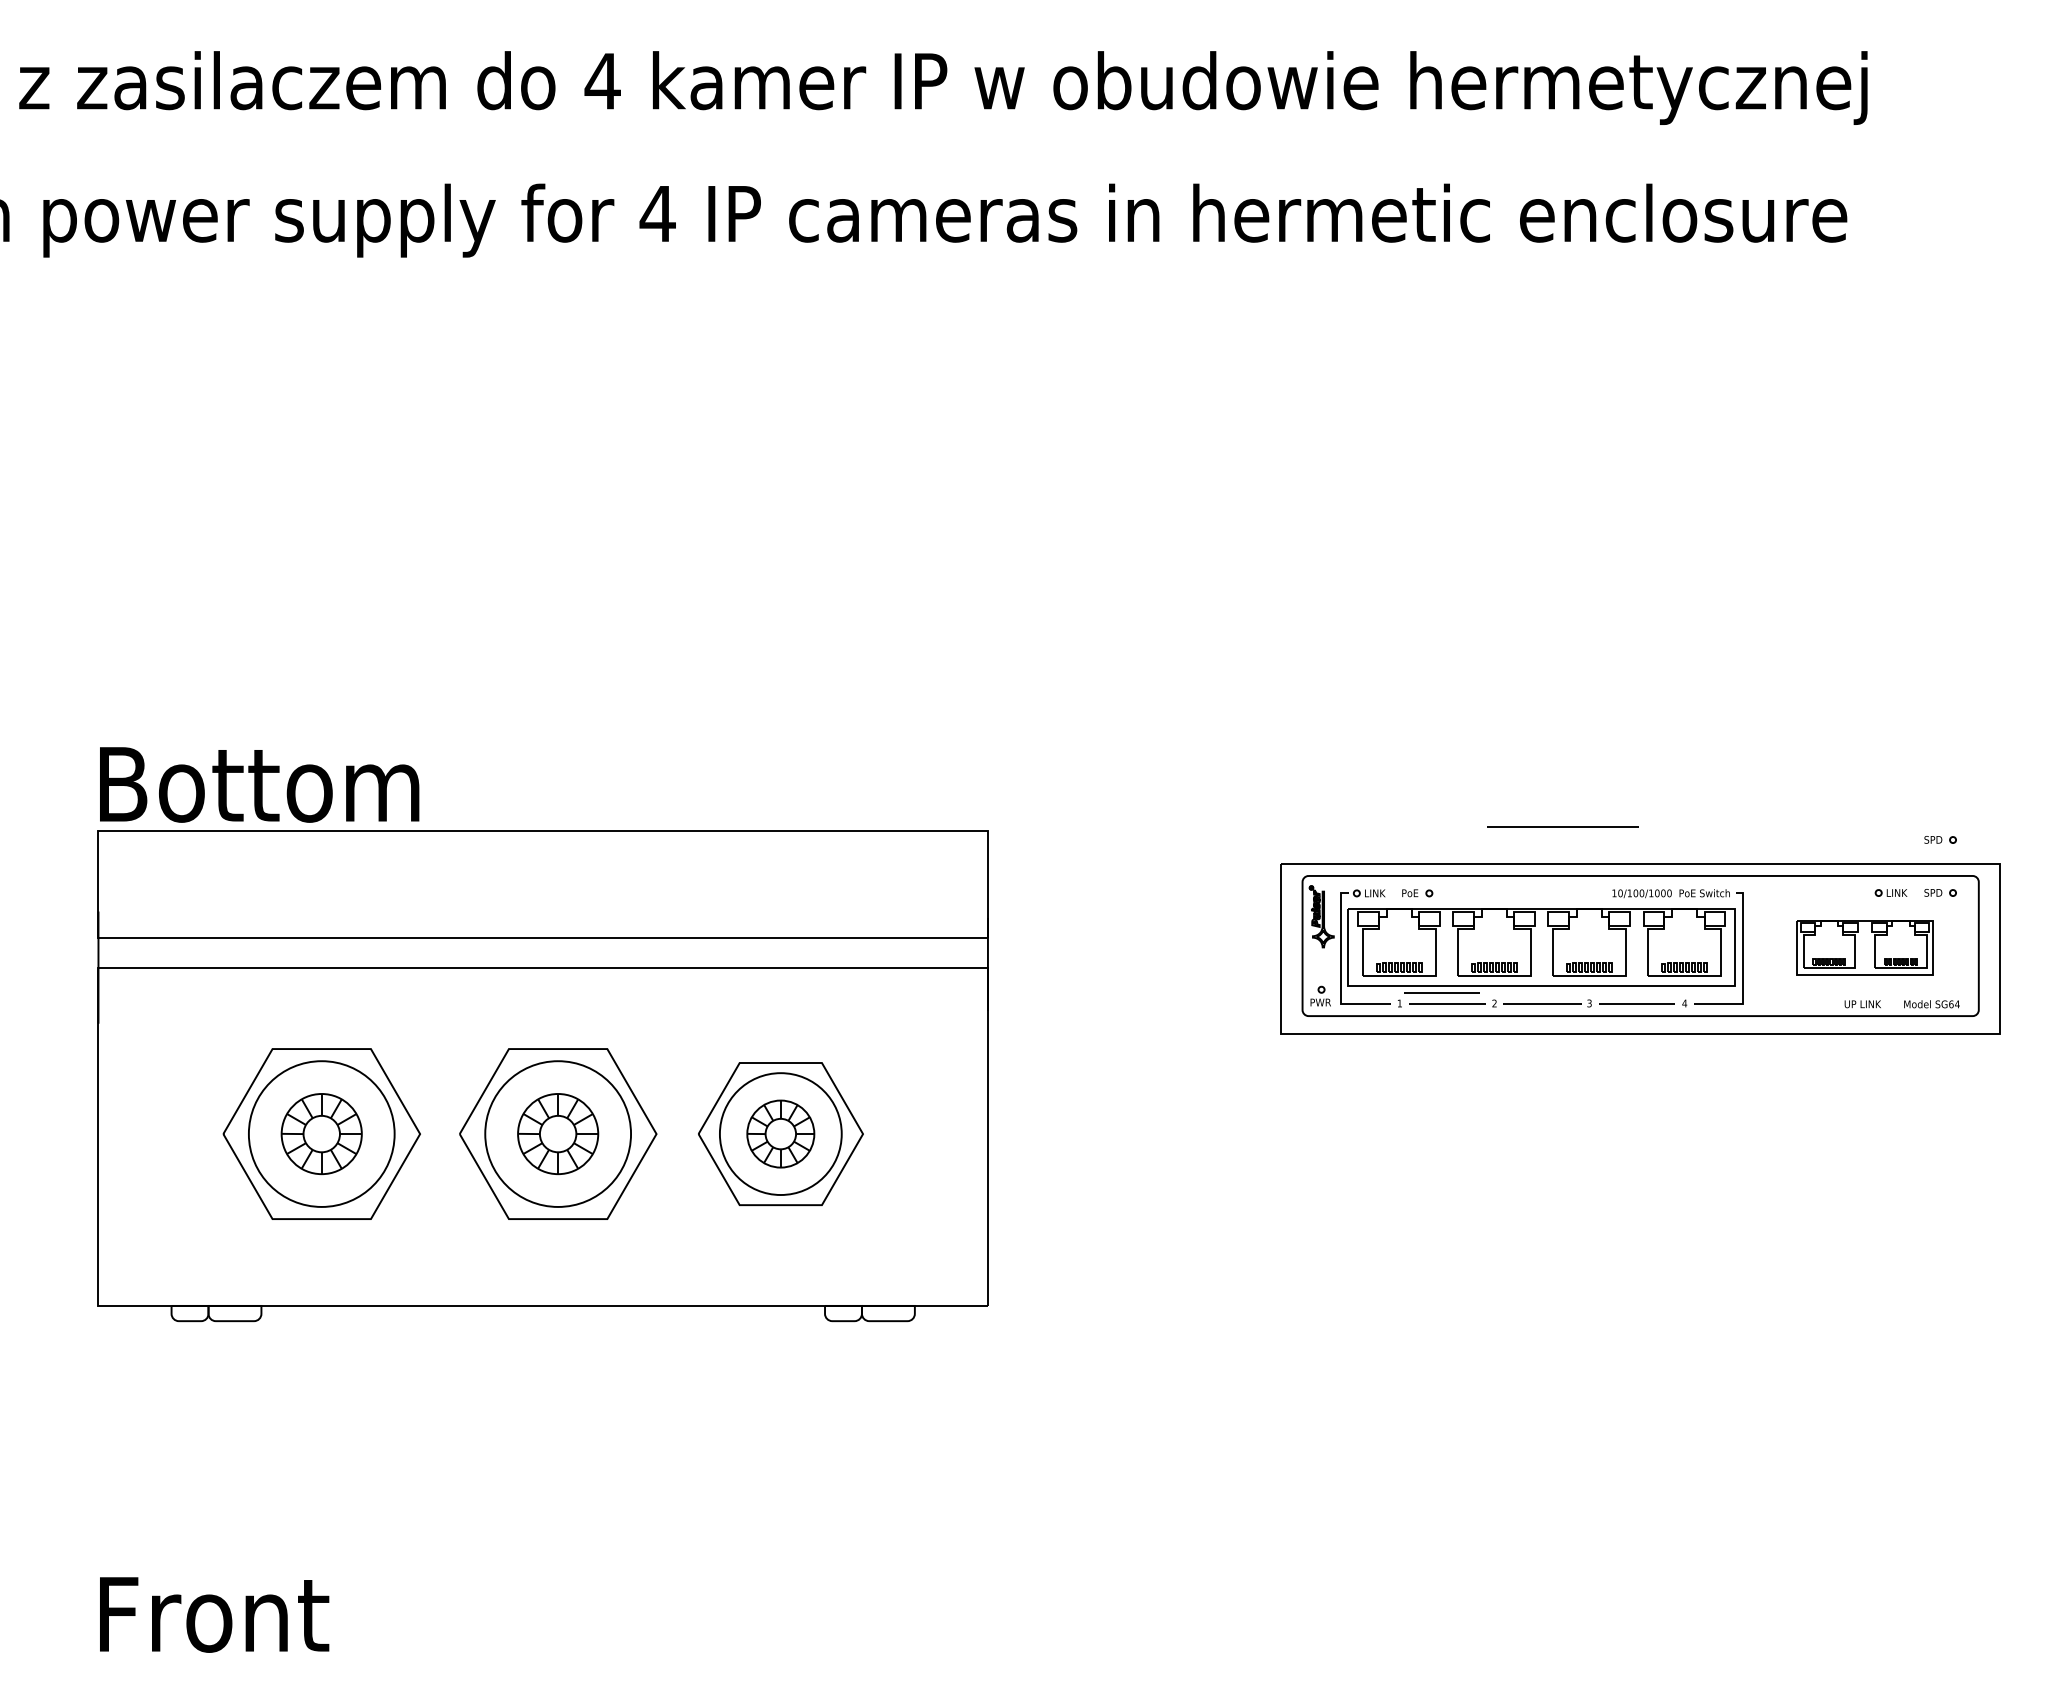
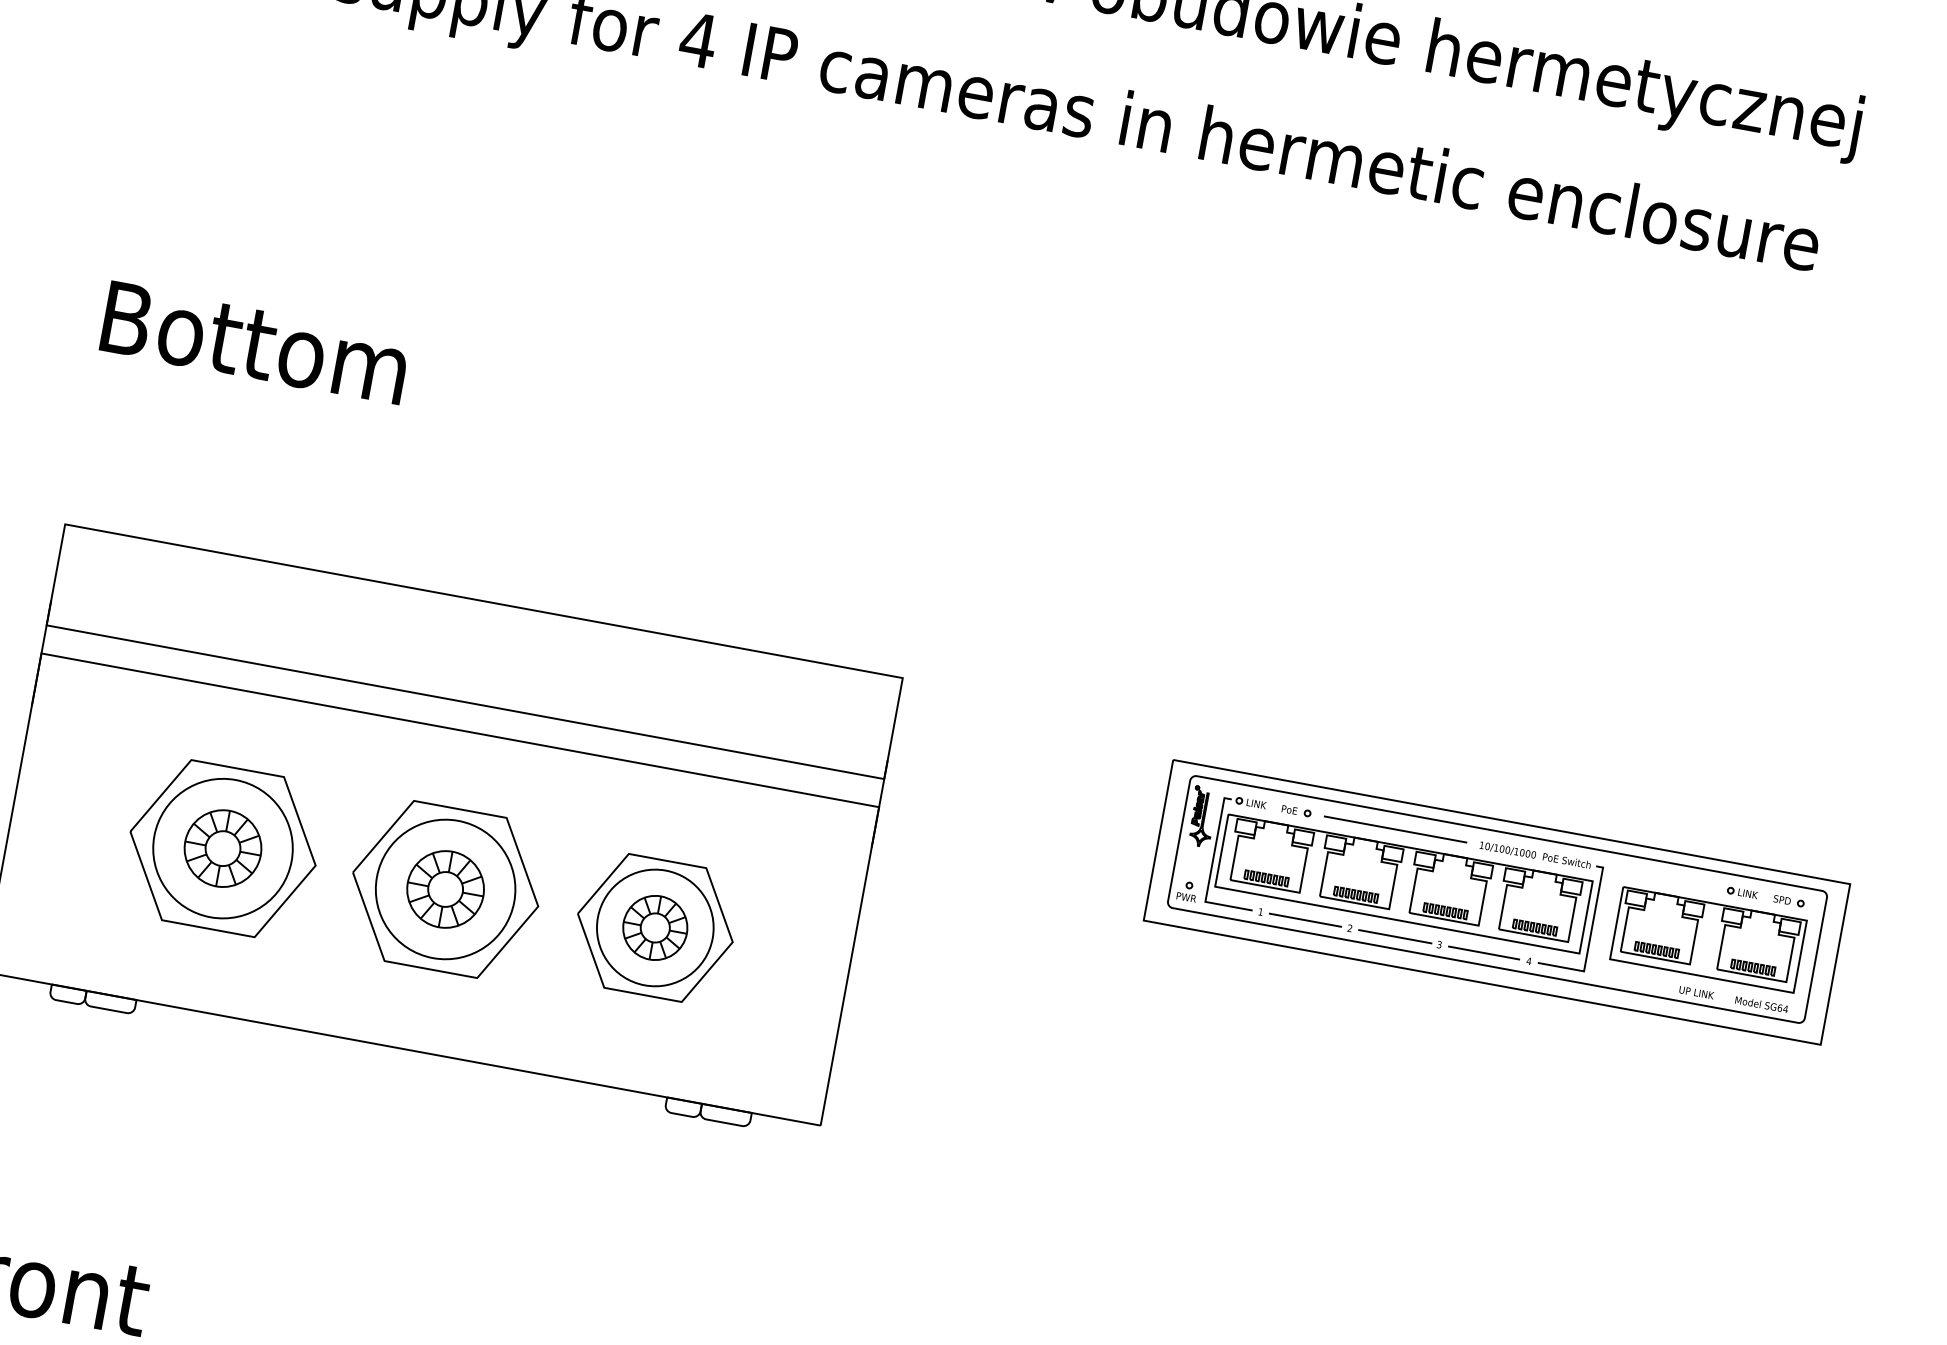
text: (259, 784) -> (255, 342), moved
line: (1562, 826) -> (1395, 828), moved
part: (1940, 839) -> (1798, 850), removed
part: (1865, 947) -> (1708, 939), size x1.43
line: (1441, 992) -> (1301, 908), removed

